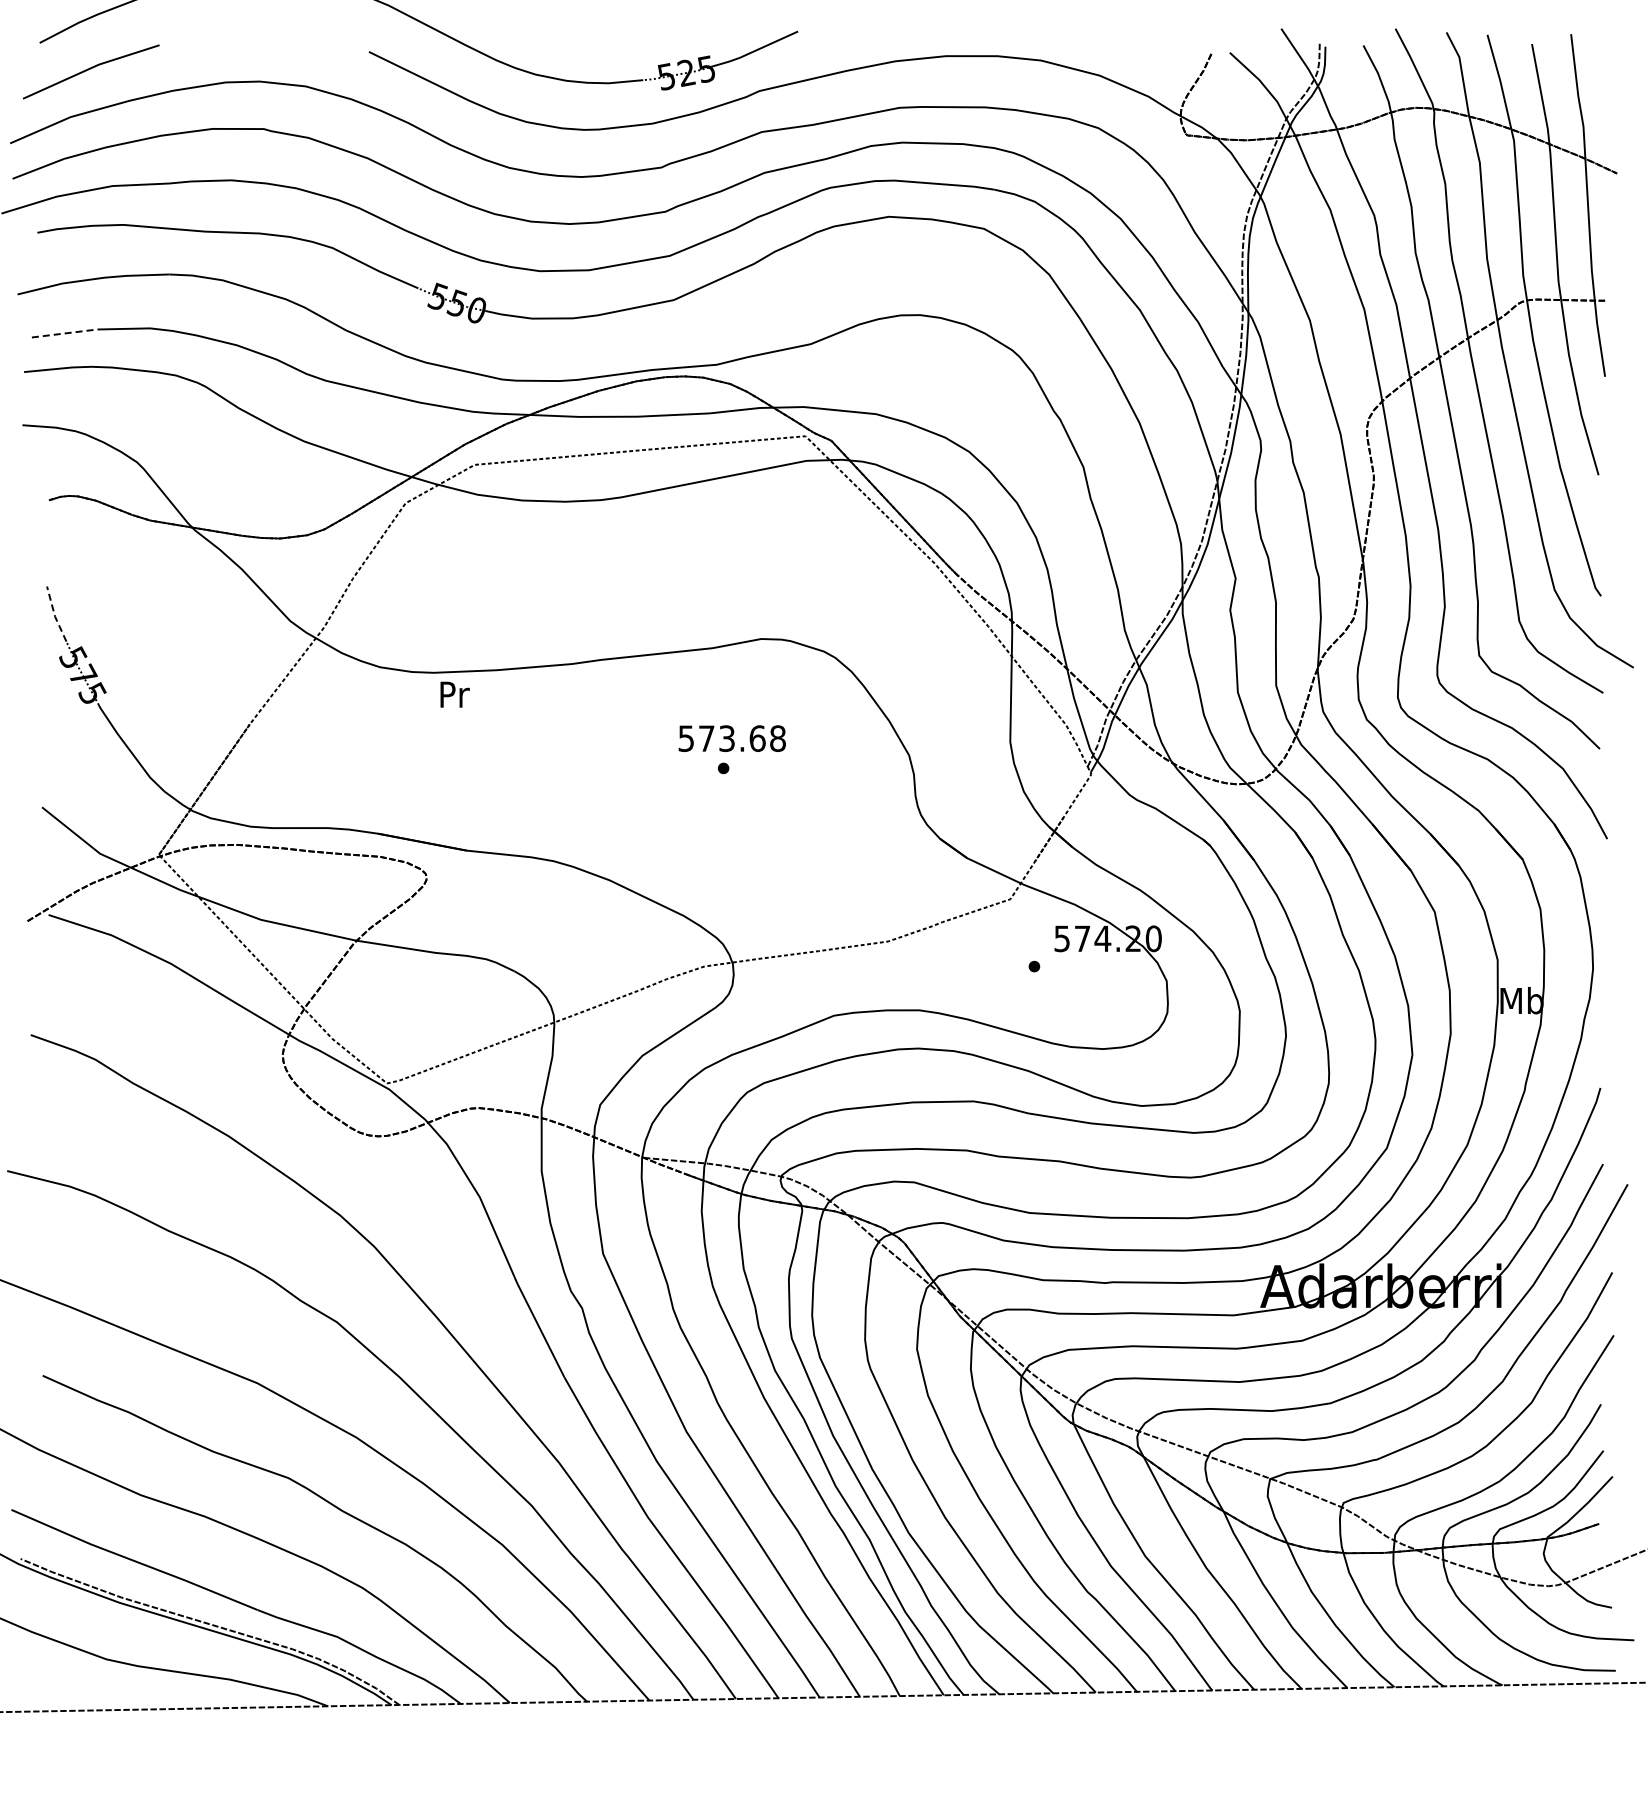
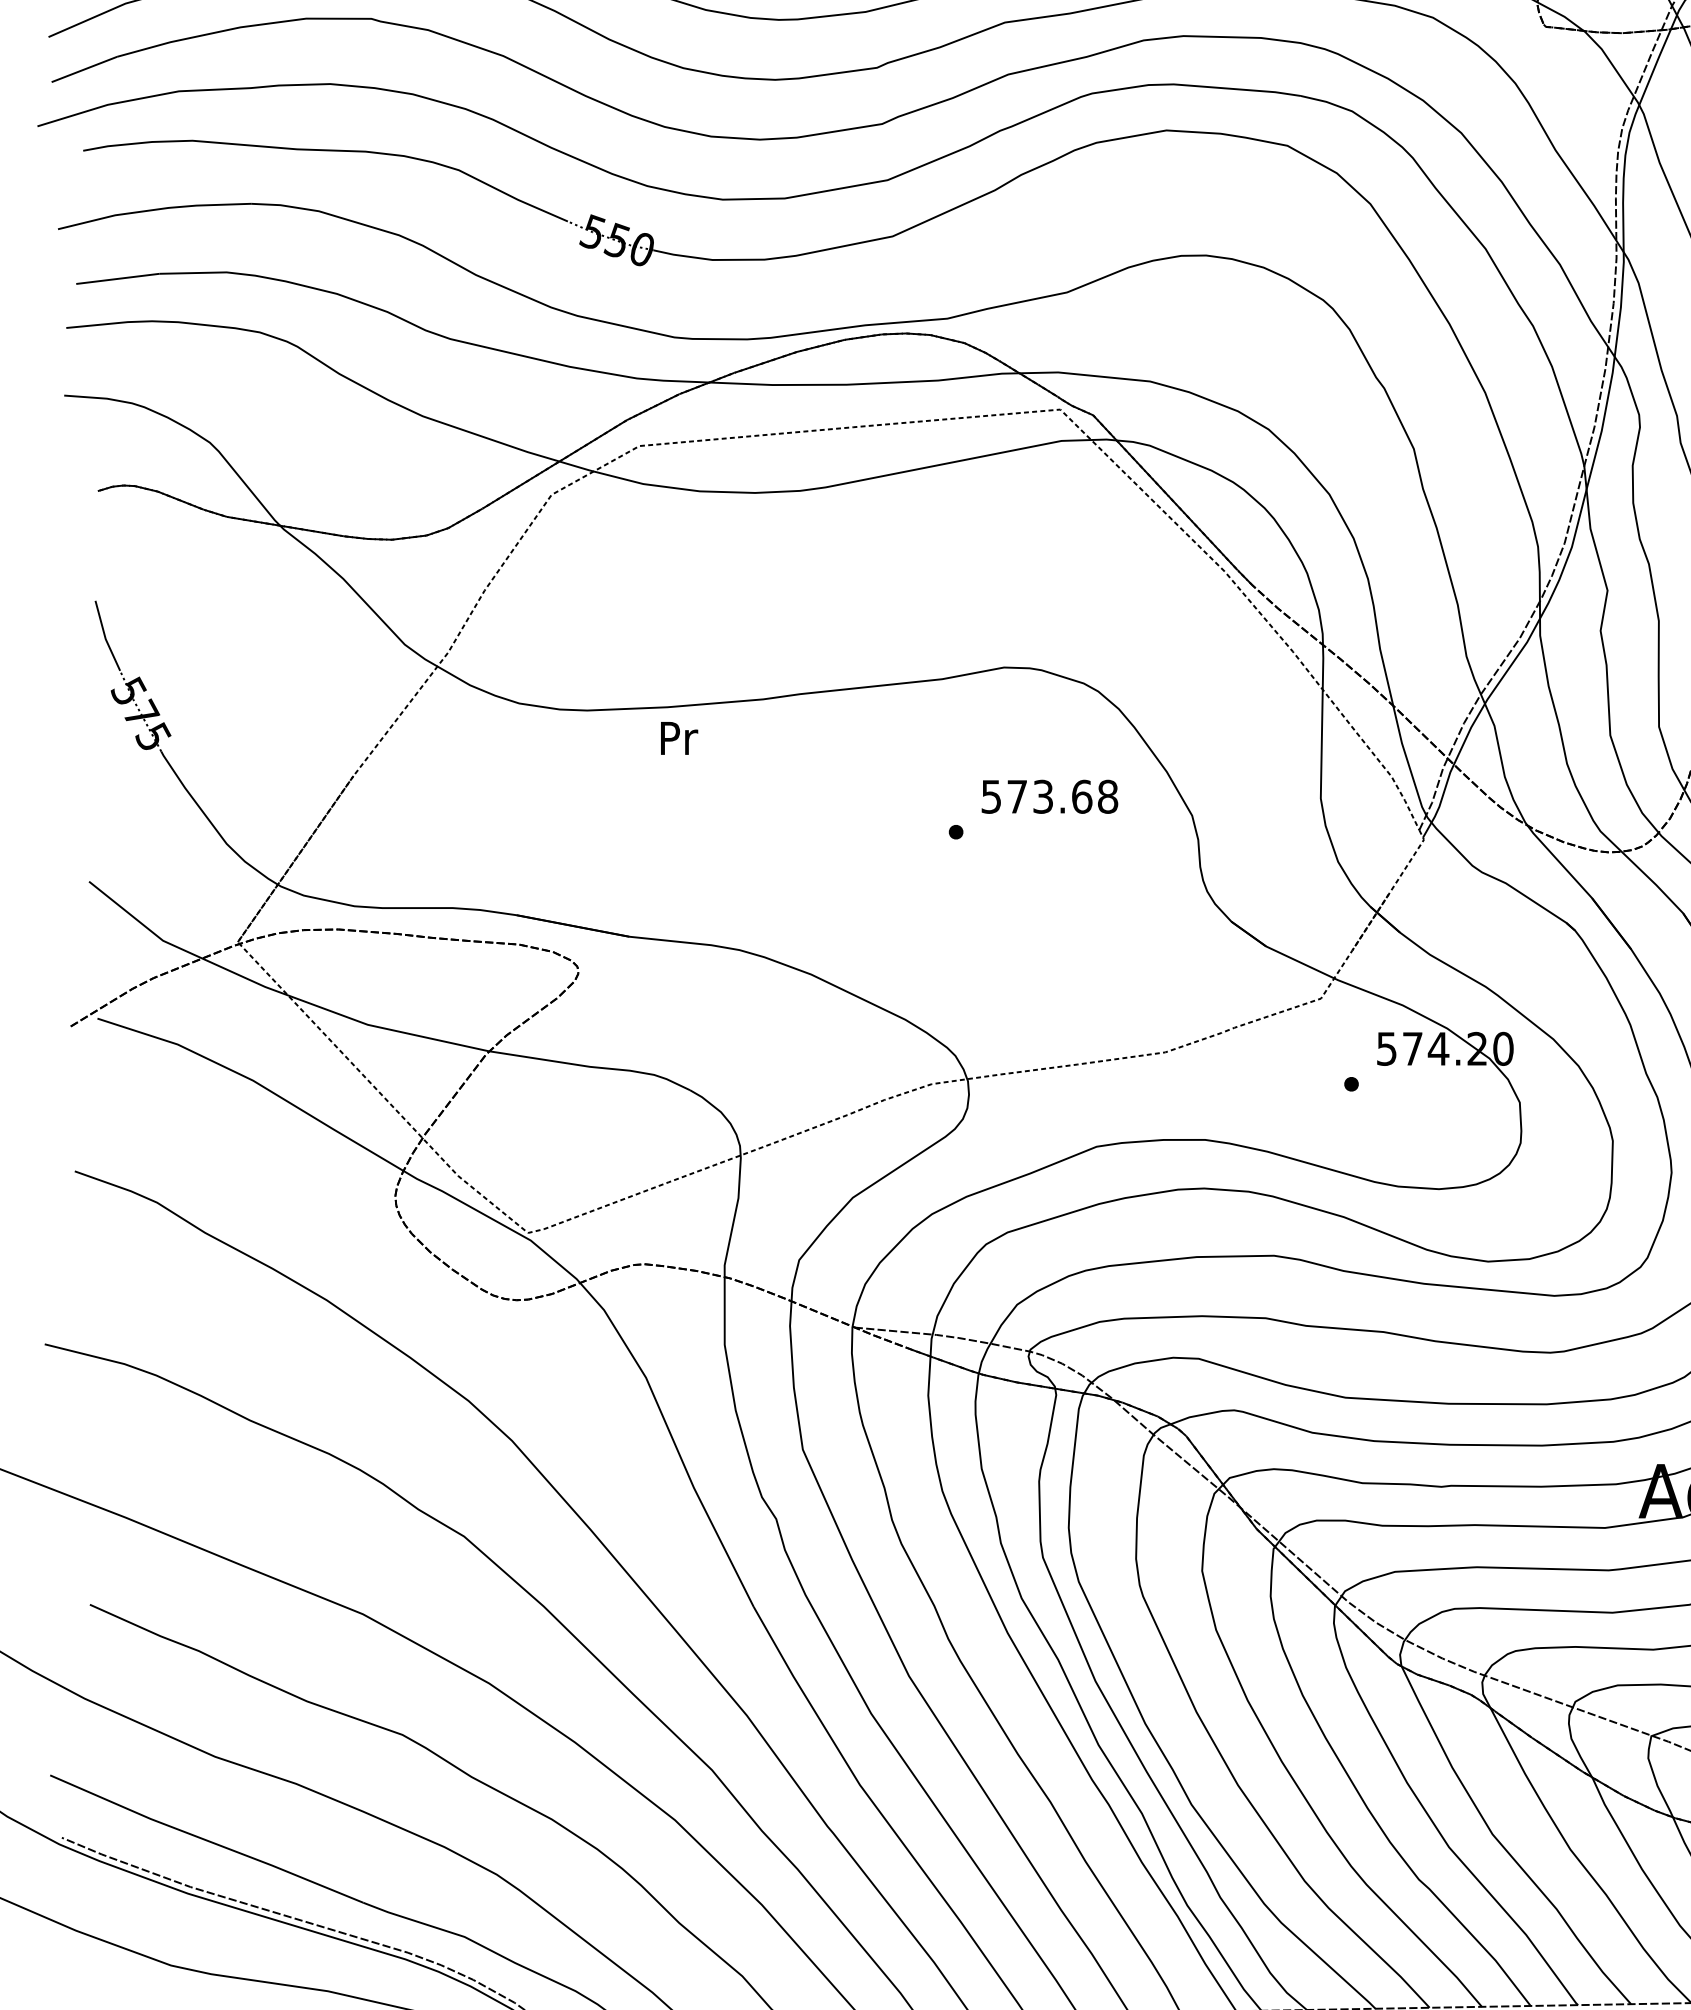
line: (65, 333) -> (118, 278), dashed -> solid
line: (54, 614) -> (104, 636), dashed -> solid
text: (454, 694) -> (678, 738), moved
text: (731, 738) -> (1048, 796), moved

